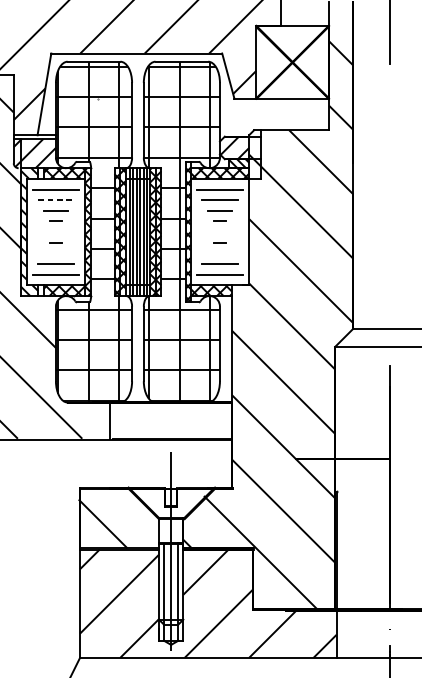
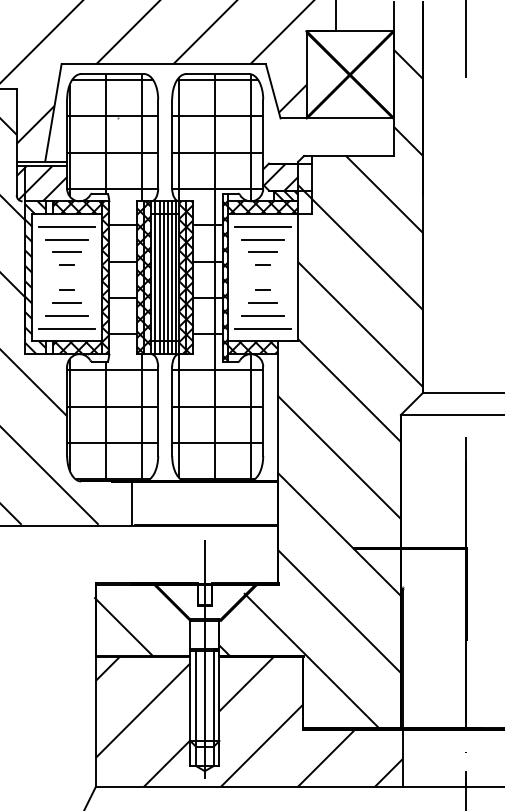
line: (56, 200) -> (67, 239), dashed -> solid
line: (56, 253) -> (67, 303), added
line: (220, 253) -> (263, 303), added

